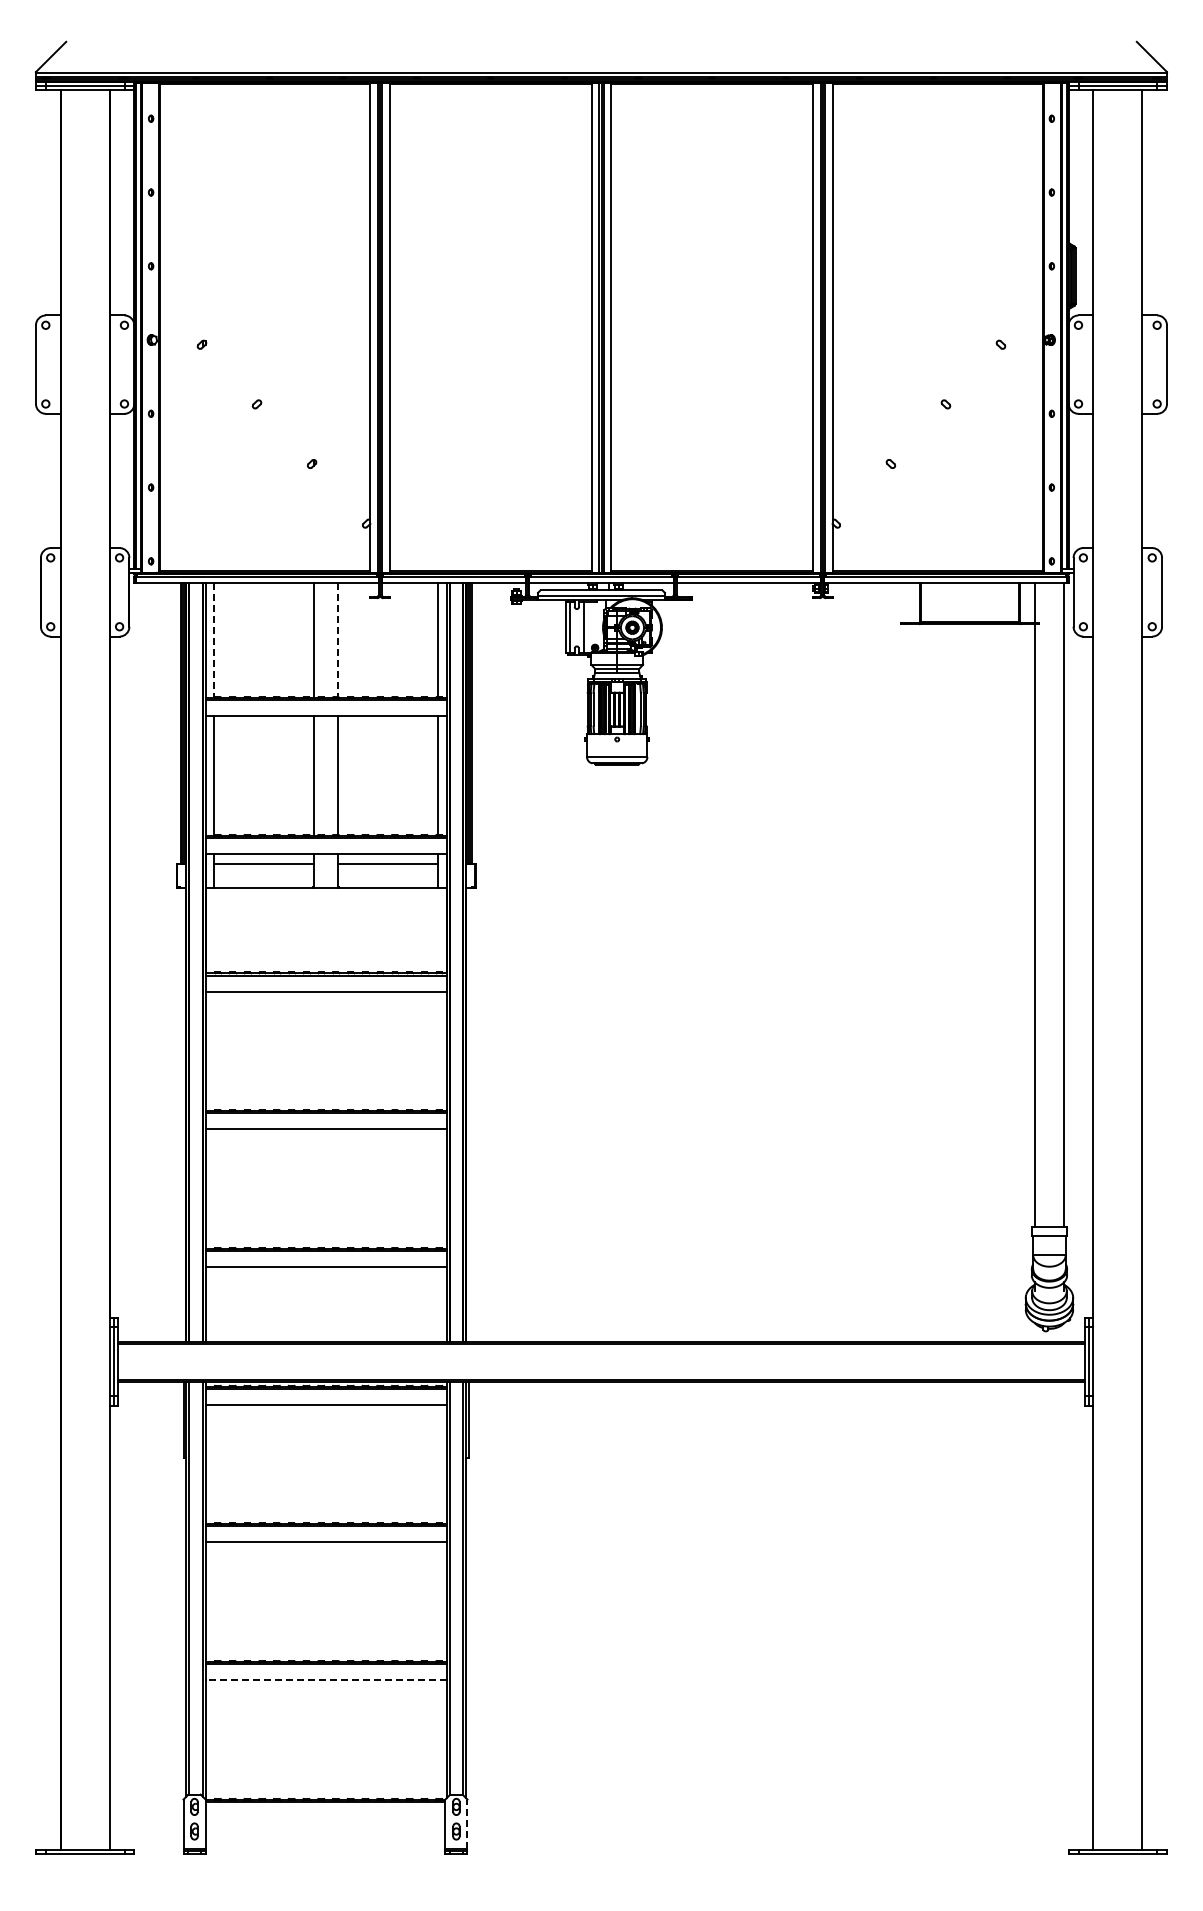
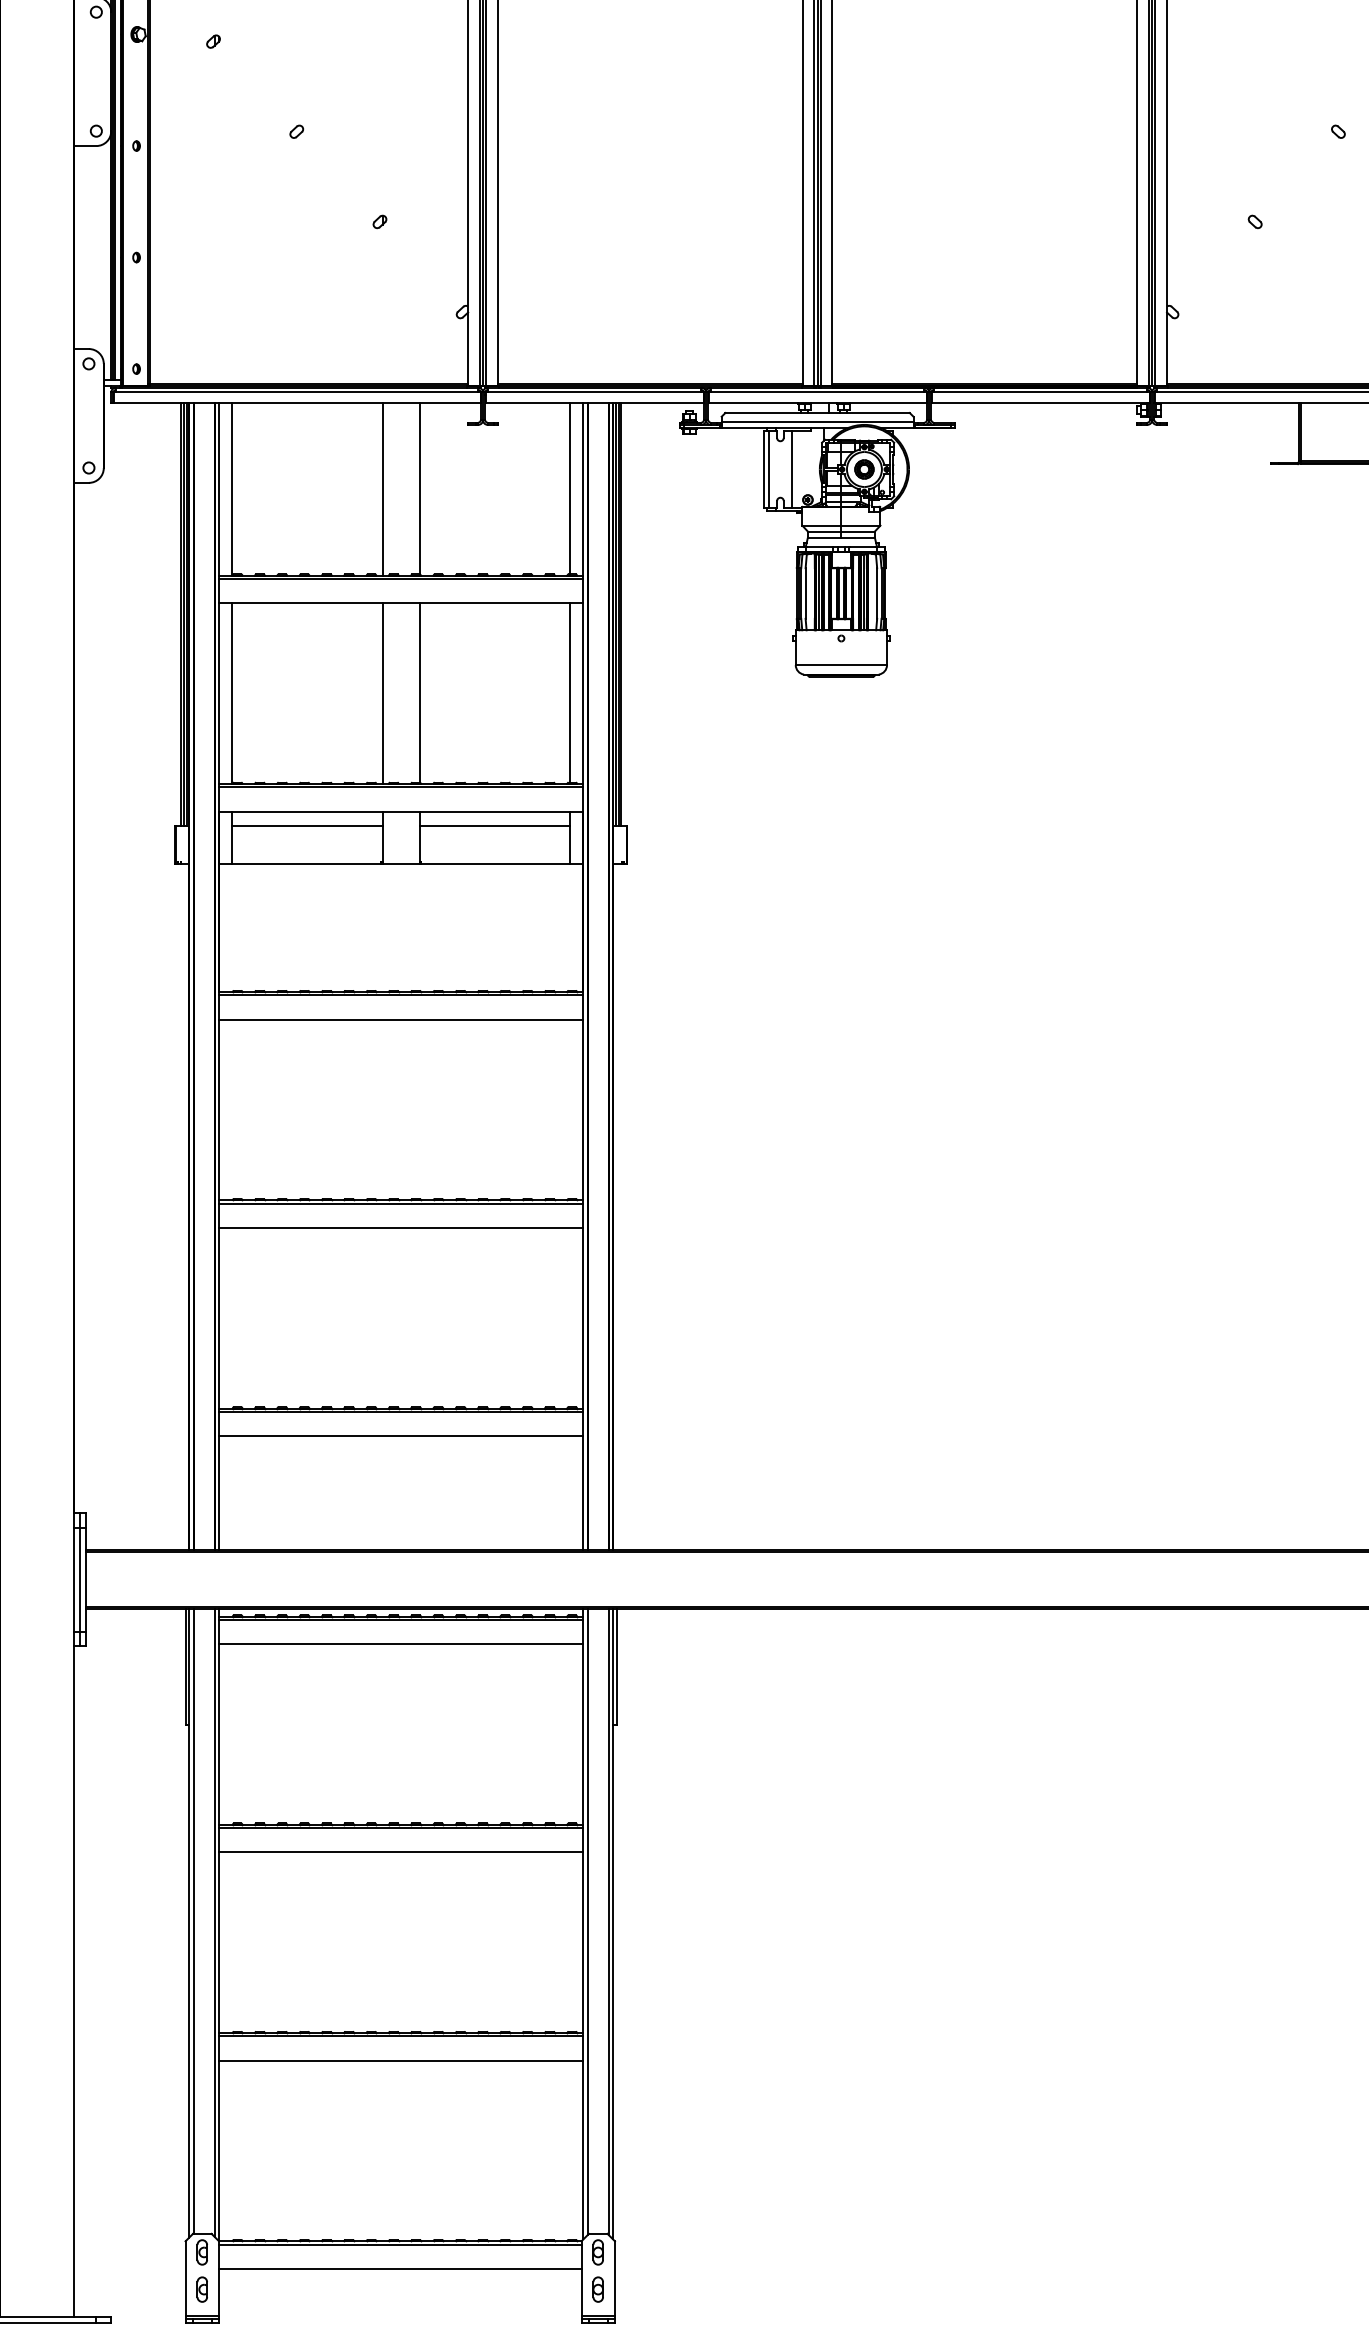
line: (338, 640) -> (419, 488), dashed -> solid
line: (214, 641) -> (232, 490), dashed -> solid
line: (325, 1680) -> (400, 2061), dashed -> solid
line: (325, 1817) -> (400, 2268), added
line: (467, 1824) -> (614, 2278), dashed -> solid

